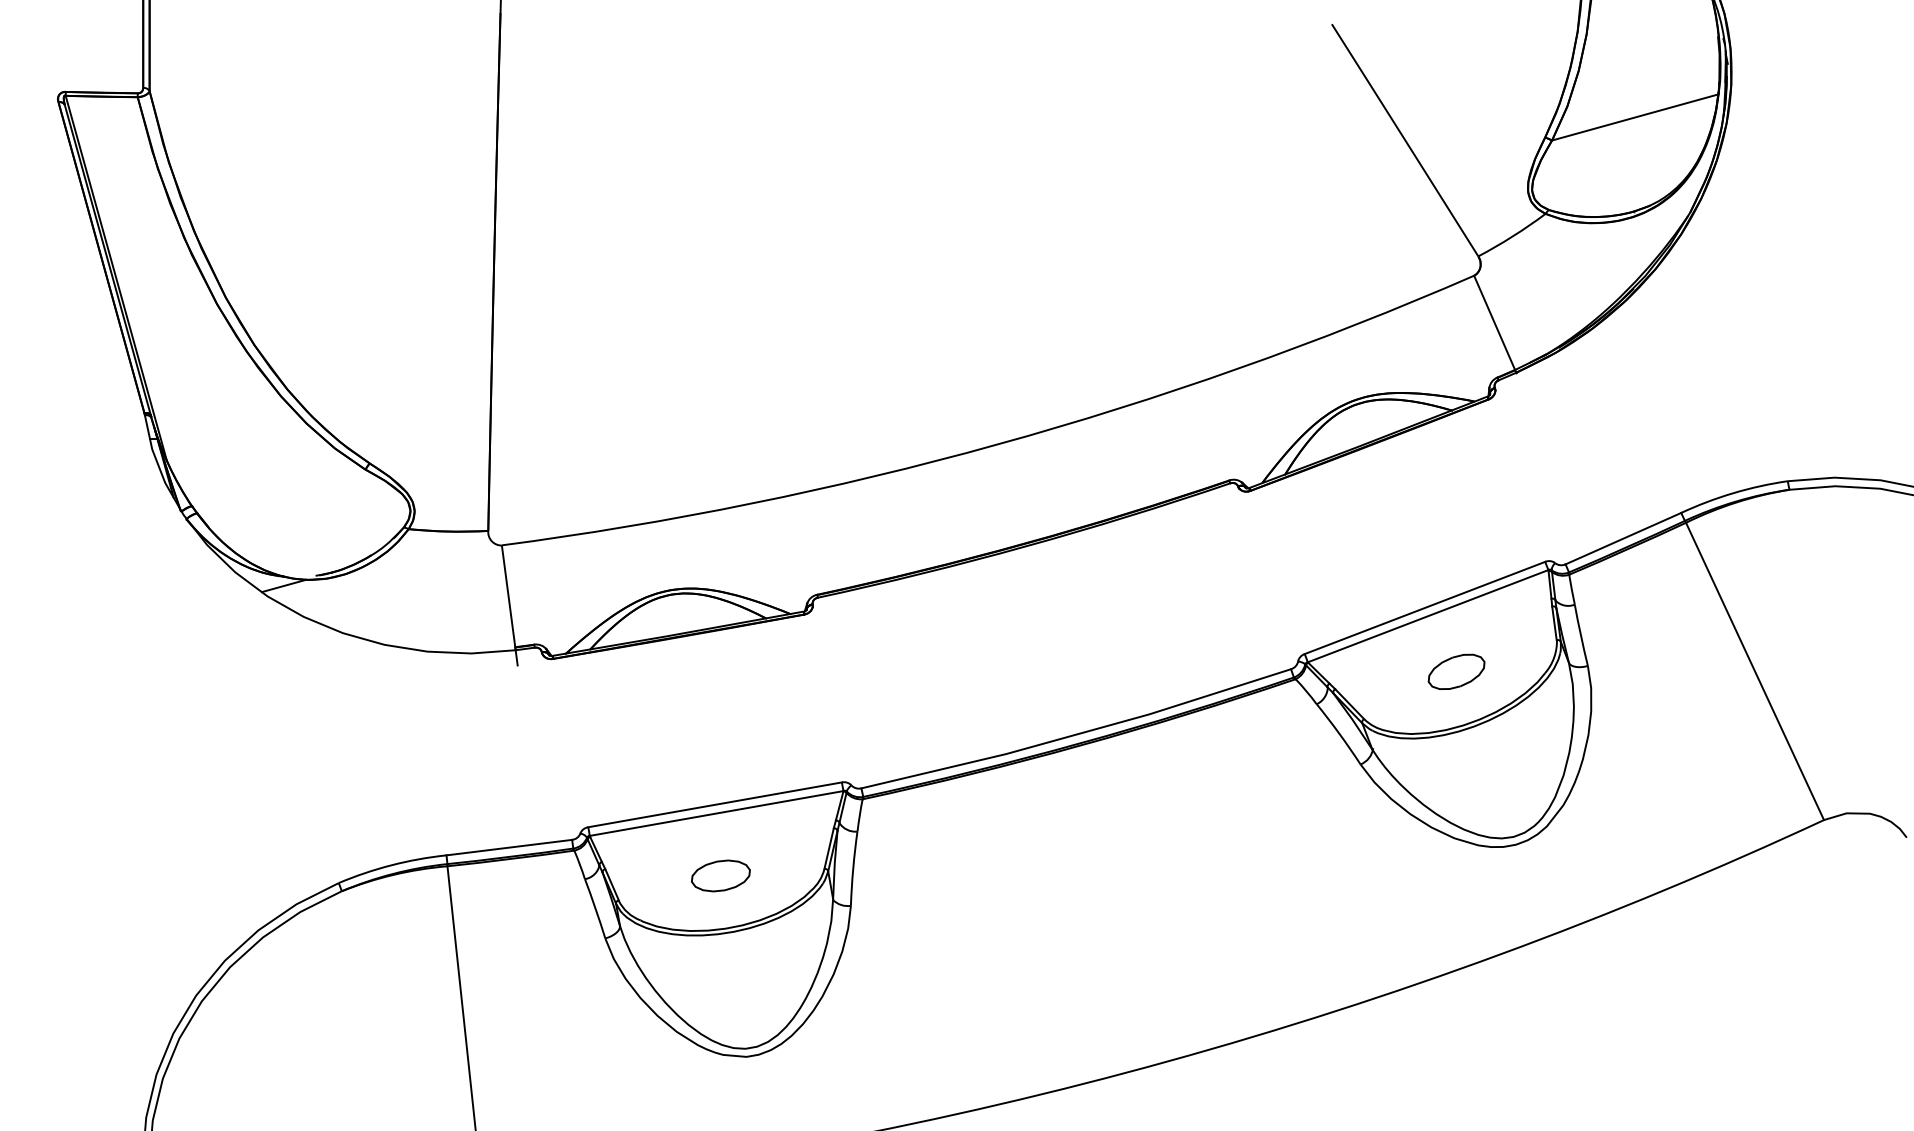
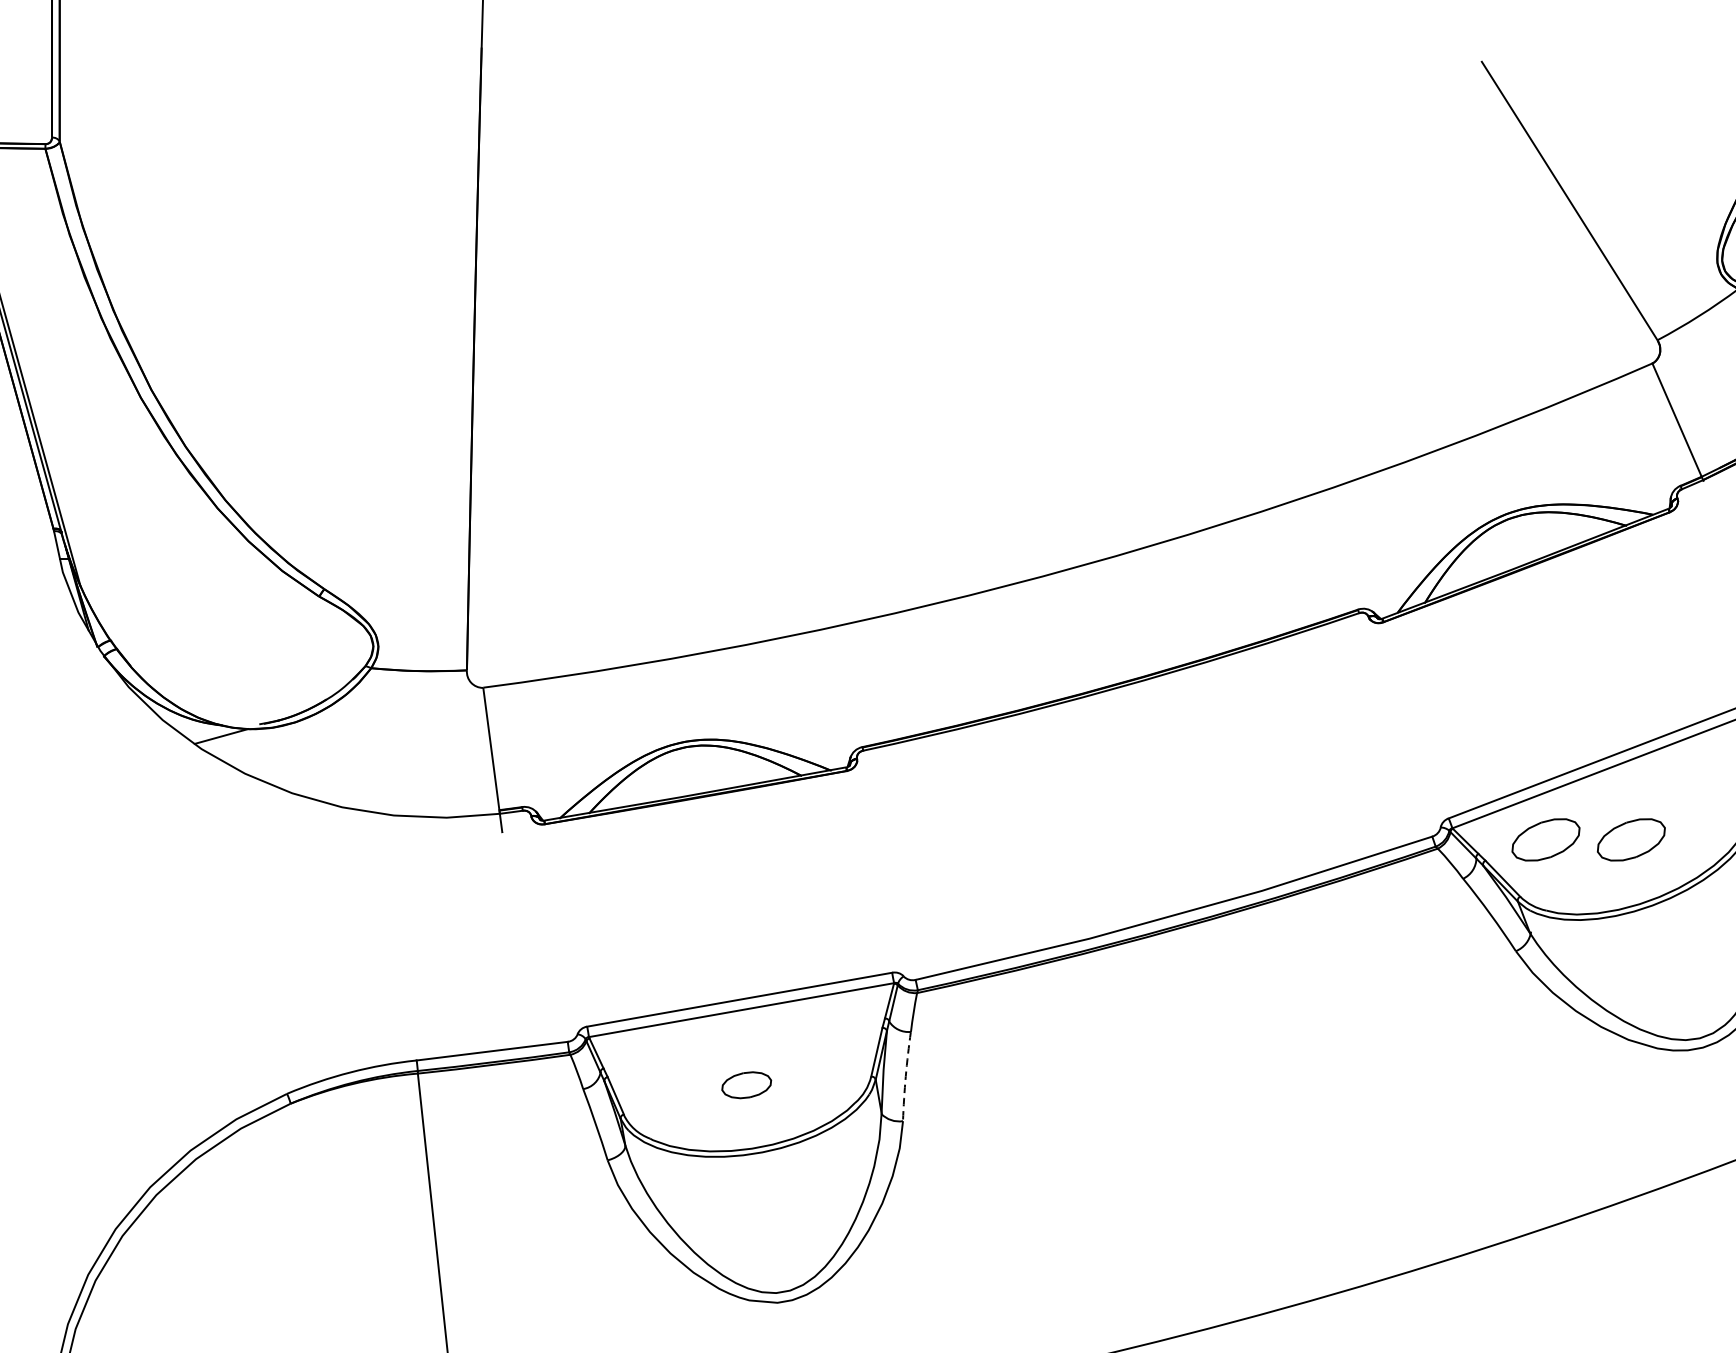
part: (1385, 671) -> (1545, 839), added
arc: (853, 868) -> (906, 1076), solid -> dashed
part: (720, 875) -> (746, 1084), size x0.7

